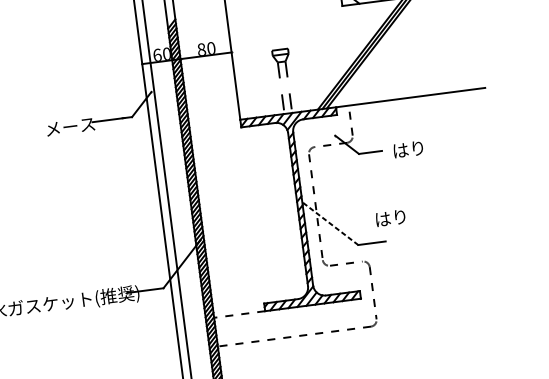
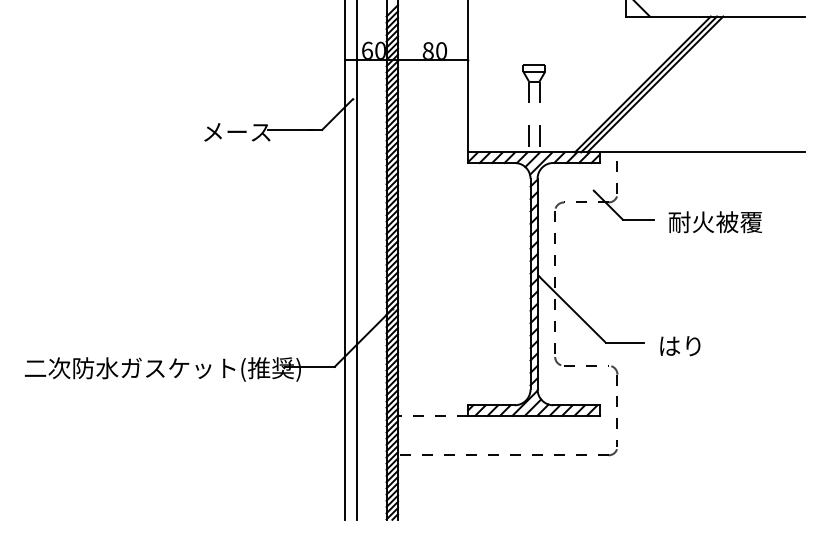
text: (425, 147) -> (714, 222), はり -> 耐火被覆
text: (390, 218) -> (680, 346), moved
line: (330, 224) -> (572, 309), dashed -> solid

